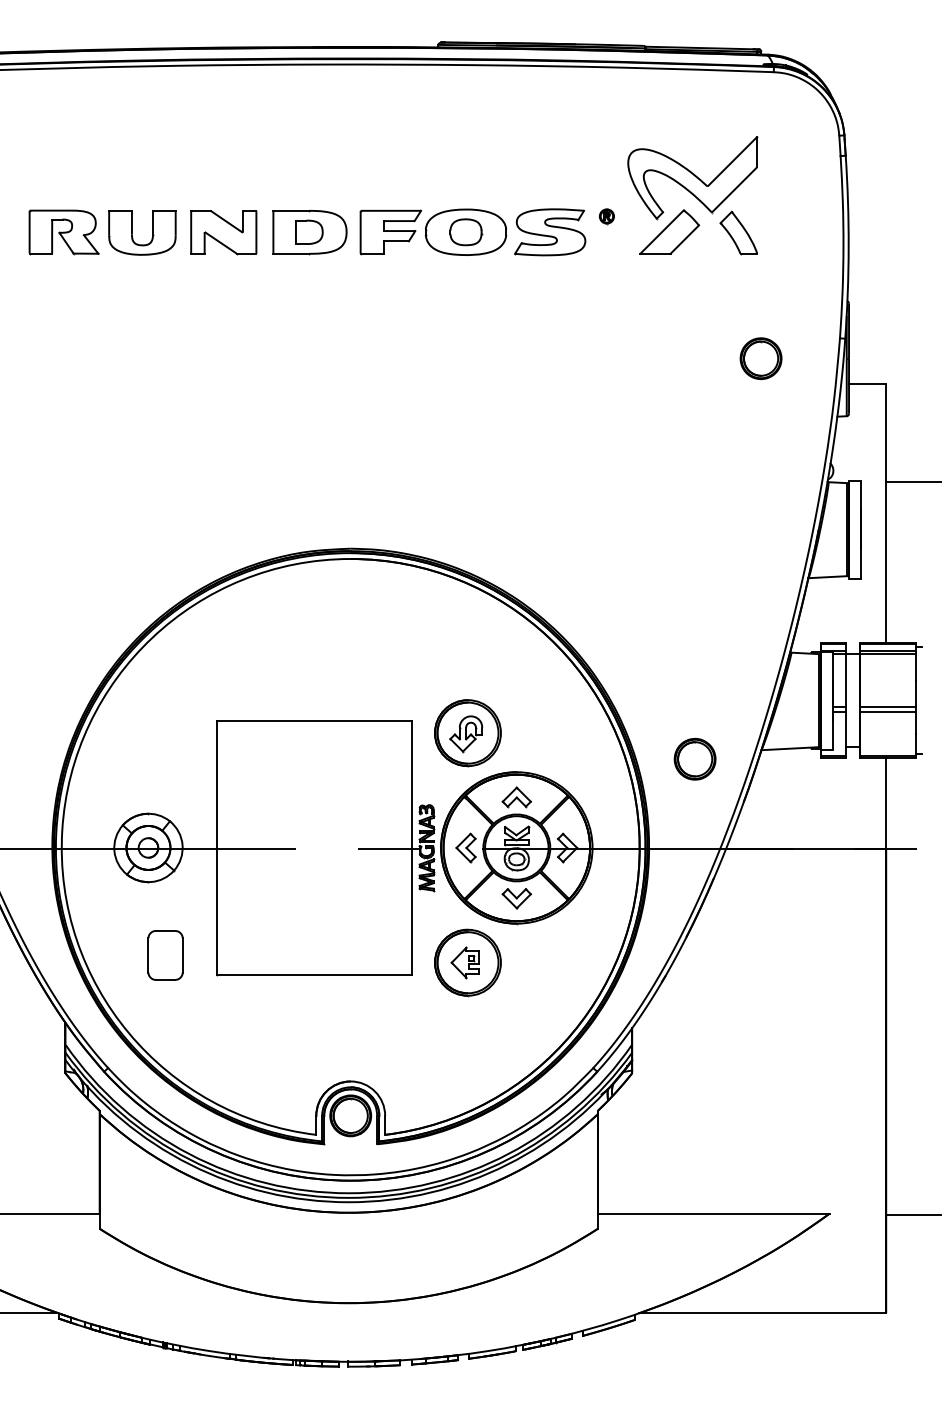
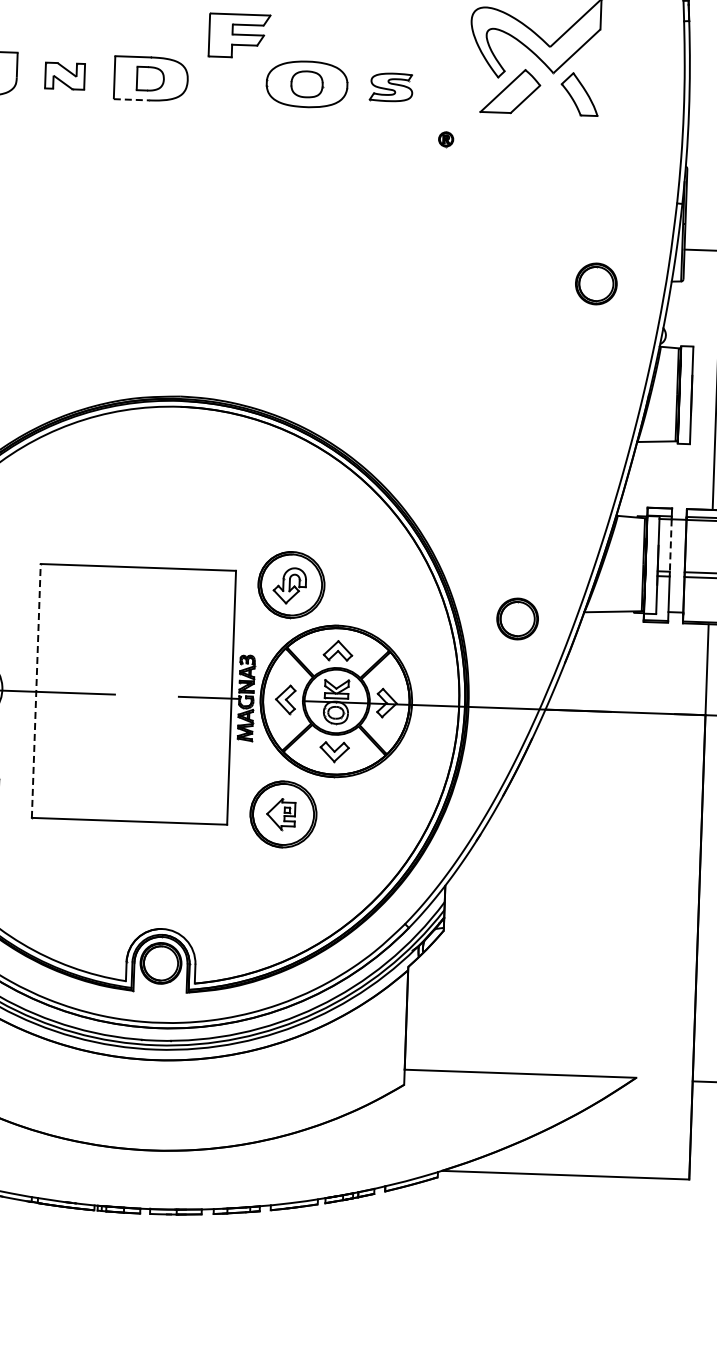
part: (606, 216) -> (445, 139), moved
part: (223, 232) -> (64, 76), size x0.6
part: (390, 232) -> (239, 36), moved
part: (550, 232) -> (391, 87), size x0.6
line: (291, 253) -> (131, 99), solid -> dashed
part: (760, 358) -> (595, 283), moved
line: (845, 681) -> (670, 546), solid -> dashed
line: (216, 847) -> (36, 690), solid -> dashed

